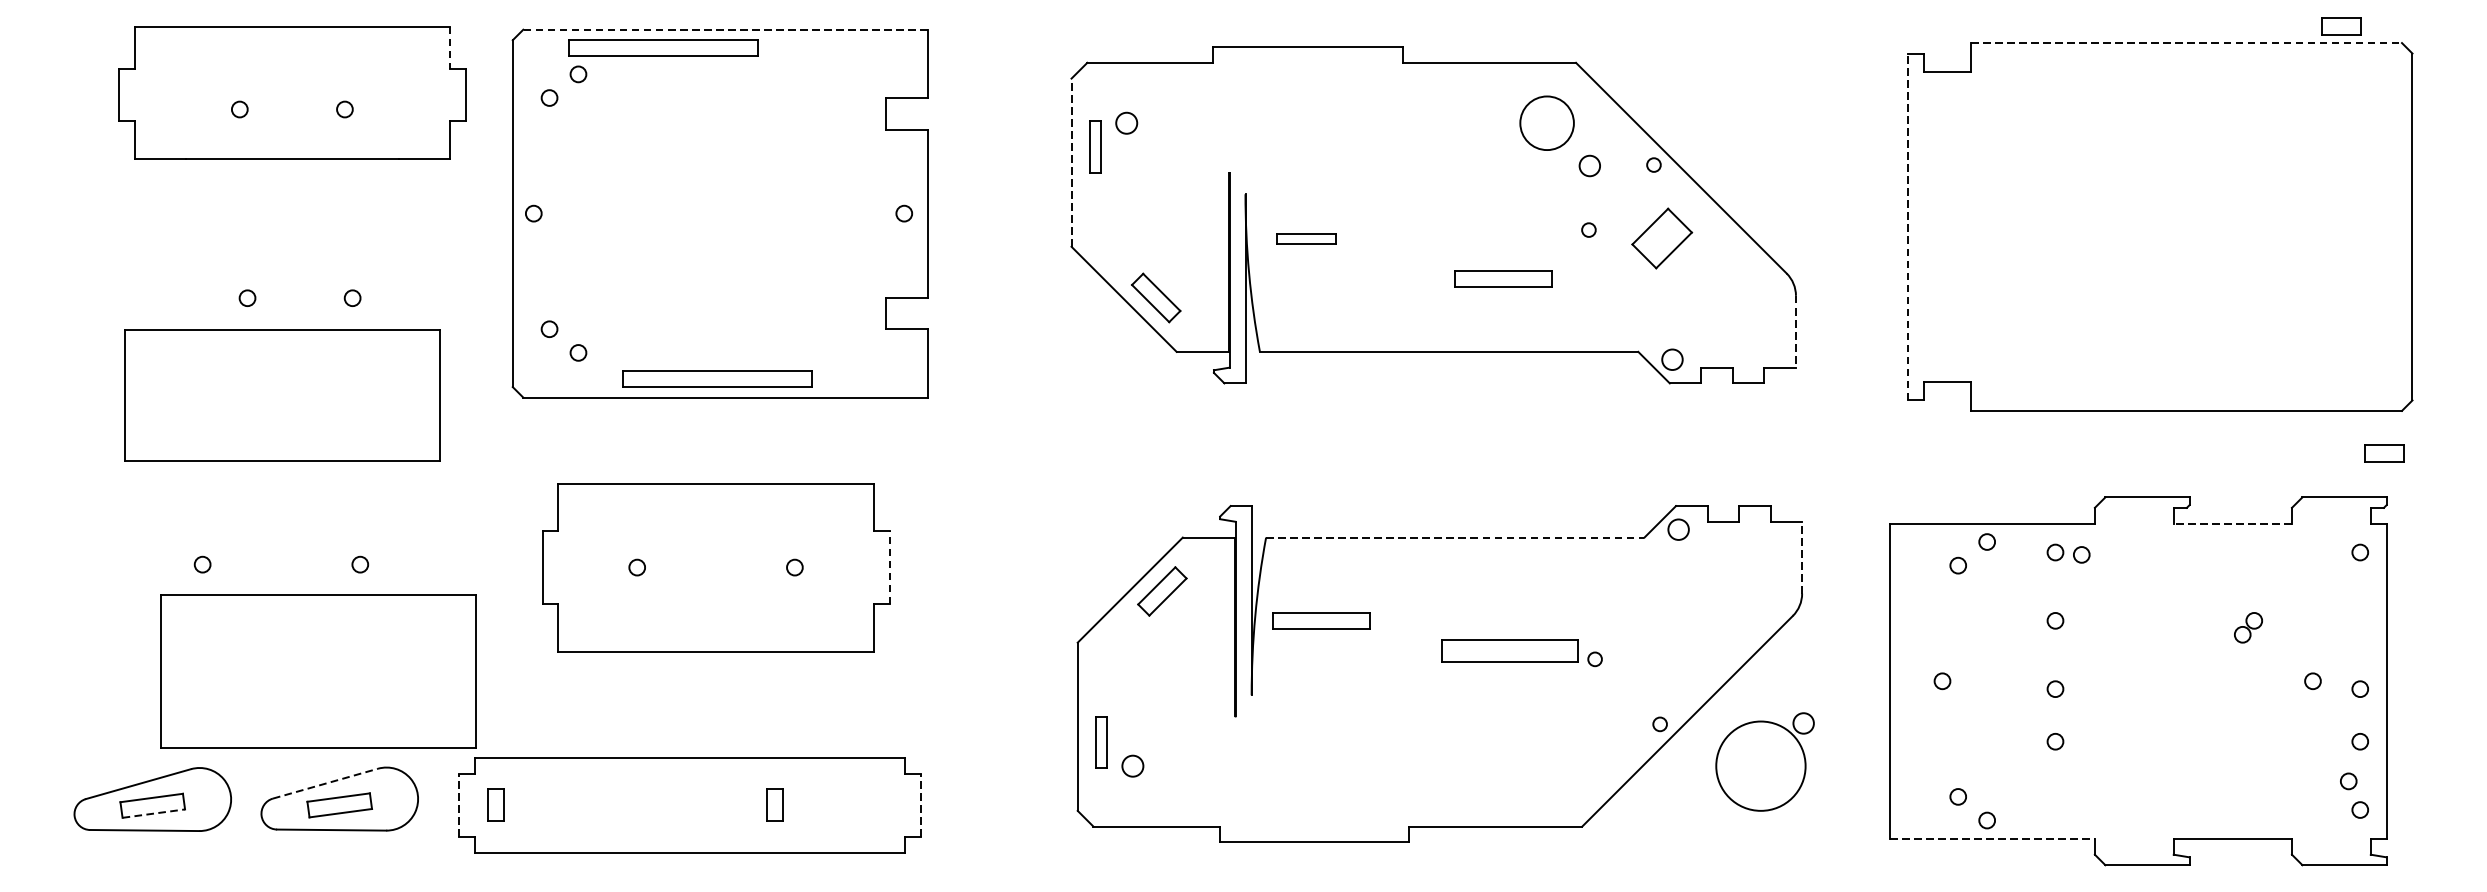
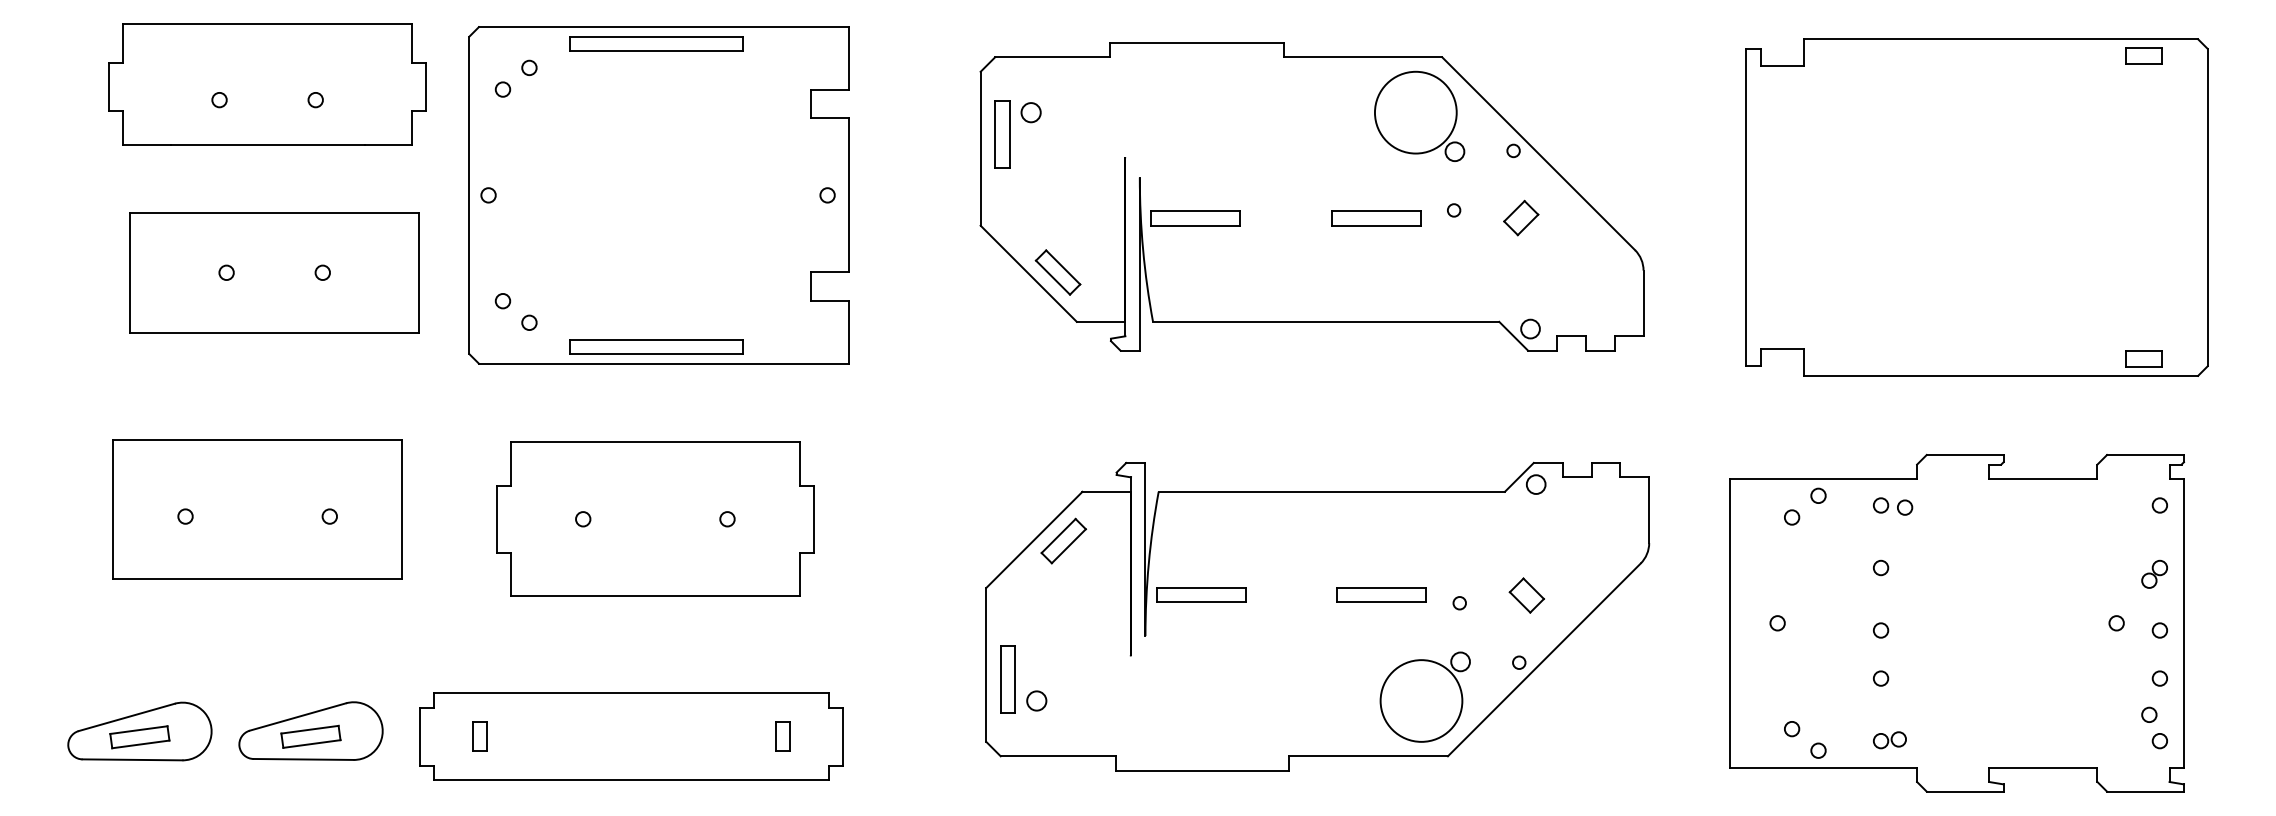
part: (2341, 25) -> (2143, 55), moved
line: (724, 30) -> (663, 27), dashed -> solid
line: (2187, 43) -> (2001, 39), dashed -> solid
part: (662, 47) -> (656, 43), moved
line: (449, 48) -> (411, 44), dashed -> solid
circle: (1546, 123) -> (1415, 112), size x1.67
part: (1095, 147) -> (1002, 134), size x1.43
line: (1071, 162) -> (980, 148), dashed -> solid
line: (1908, 226) -> (1746, 207), dashed -> solid
part: (1662, 237) -> (1521, 217), size x0.62
part: (1306, 238) -> (1195, 218), size x1.67
part: (1504, 279) -> (1376, 218), moved
line: (1795, 331) -> (1643, 303), dashed -> solid
part: (282, 395) -> (274, 272), moved
part: (2383, 453) -> (2143, 358), moved
line: (2231, 524) -> (2042, 479), dashed -> solid
line: (1456, 537) -> (1332, 491), dashed -> solid
line: (1802, 558) -> (1649, 510), dashed -> solid
line: (889, 567) -> (814, 519), dashed -> solid
part: (1321, 620) -> (1201, 594), moved
part: (2248, 626) -> (2154, 573), moved
part: (1509, 649) -> (1381, 594), size x0.71
part: (1668, 650) -> (1526, 595), added
part: (318, 671) -> (257, 509), moved
part: (1100, 742) -> (1007, 679), size x1.43
part: (1764, 761) -> (1424, 696), moved
line: (325, 784) -> (297, 717), dashed -> solid
line: (458, 804) -> (419, 736), dashed -> solid
part: (495, 804) -> (479, 736), moved
part: (774, 804) -> (782, 736), moved
line: (921, 804) -> (843, 736), dashed -> solid
part: (2064, 809) -> (1889, 740), added
line: (153, 813) -> (140, 744), dashed -> solid
line: (1992, 838) -> (1823, 767), dashed -> solid

